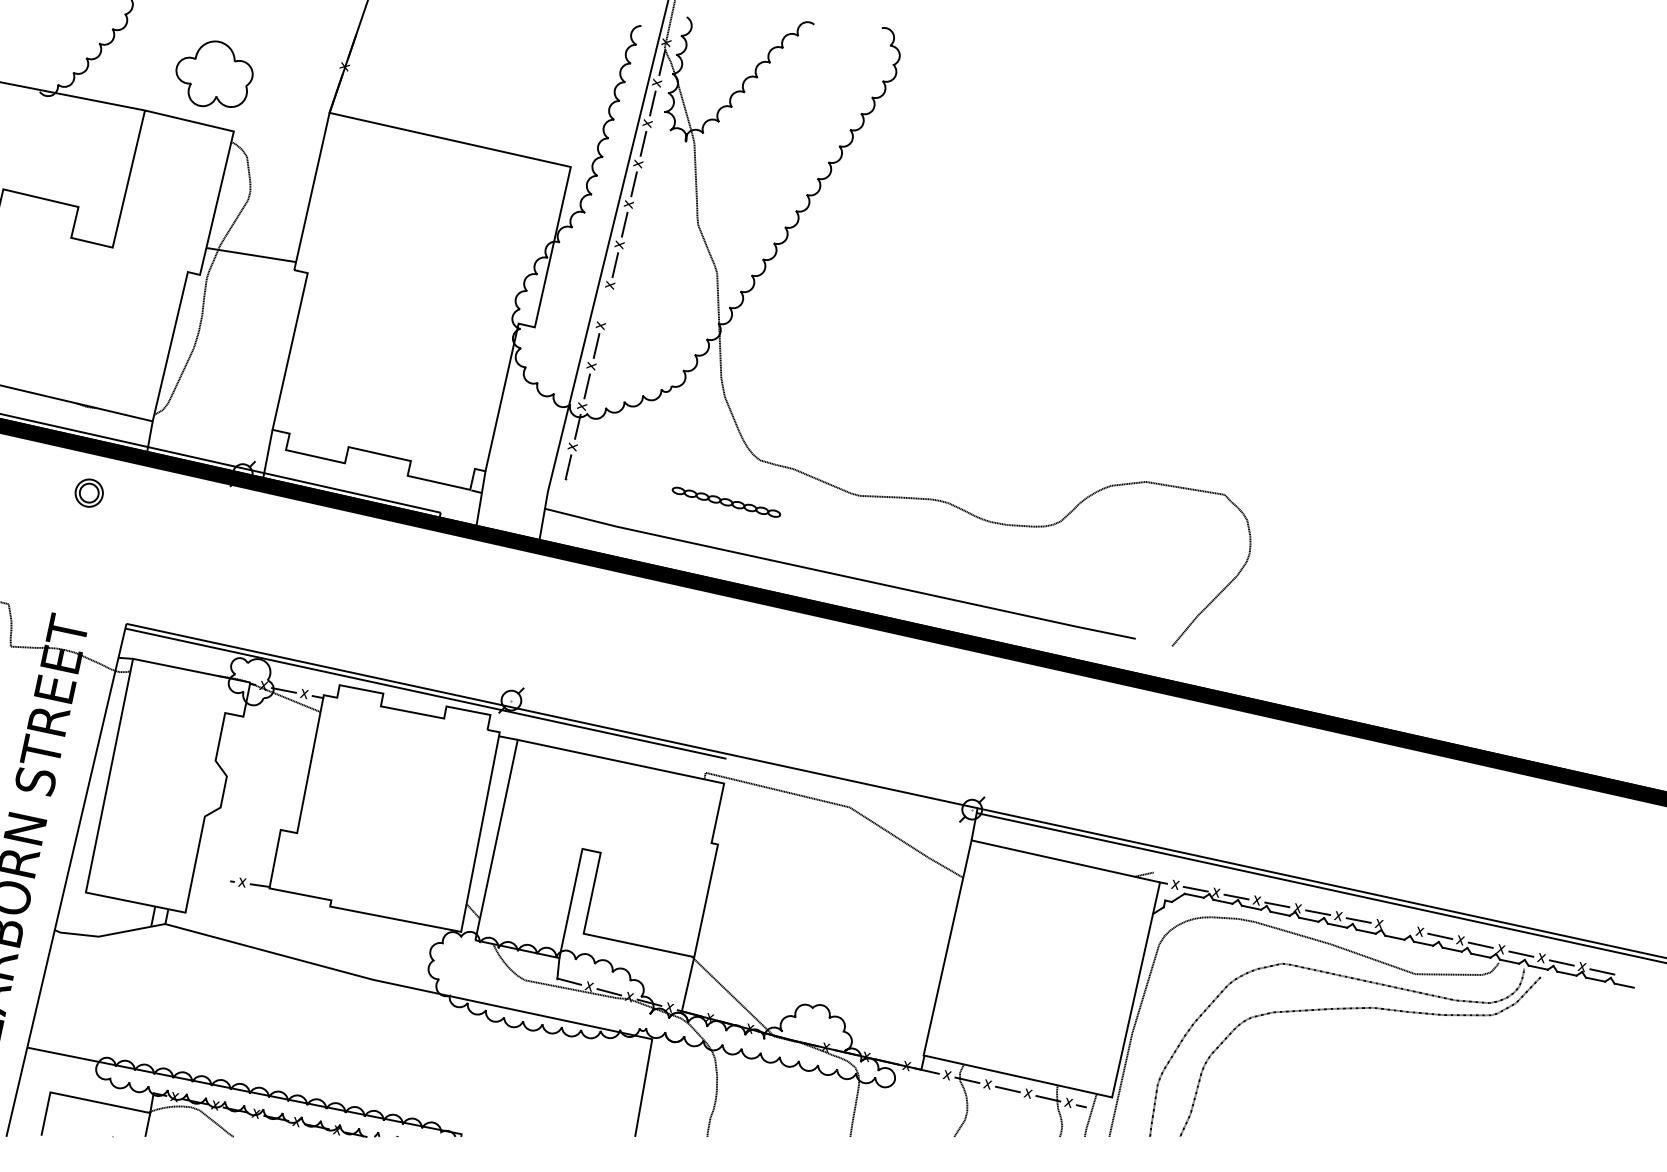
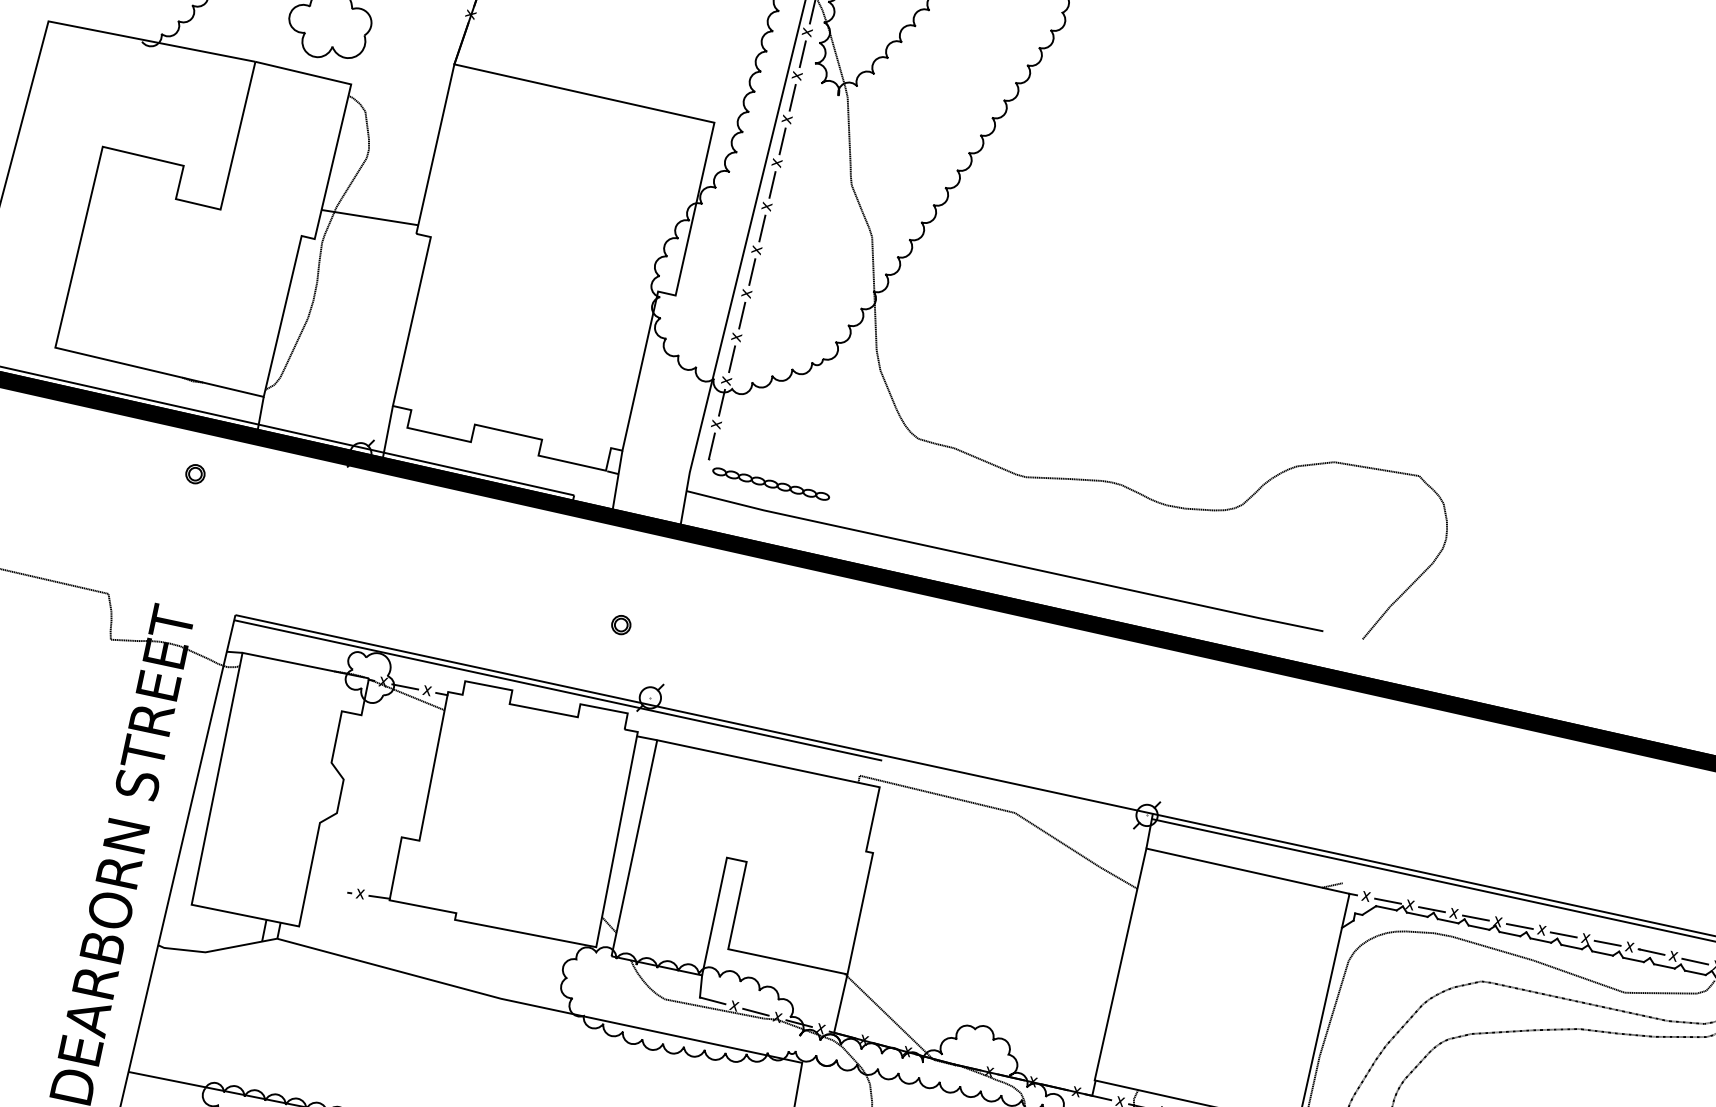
line: (605, 305) -> (751, 271), added
part: (89, 492) -> (195, 473), size x0.62
part: (726, 501) -> (771, 483), moved
part: (484, 632) -> (621, 624), added
line: (1399, 928) -> (1607, 943), added

